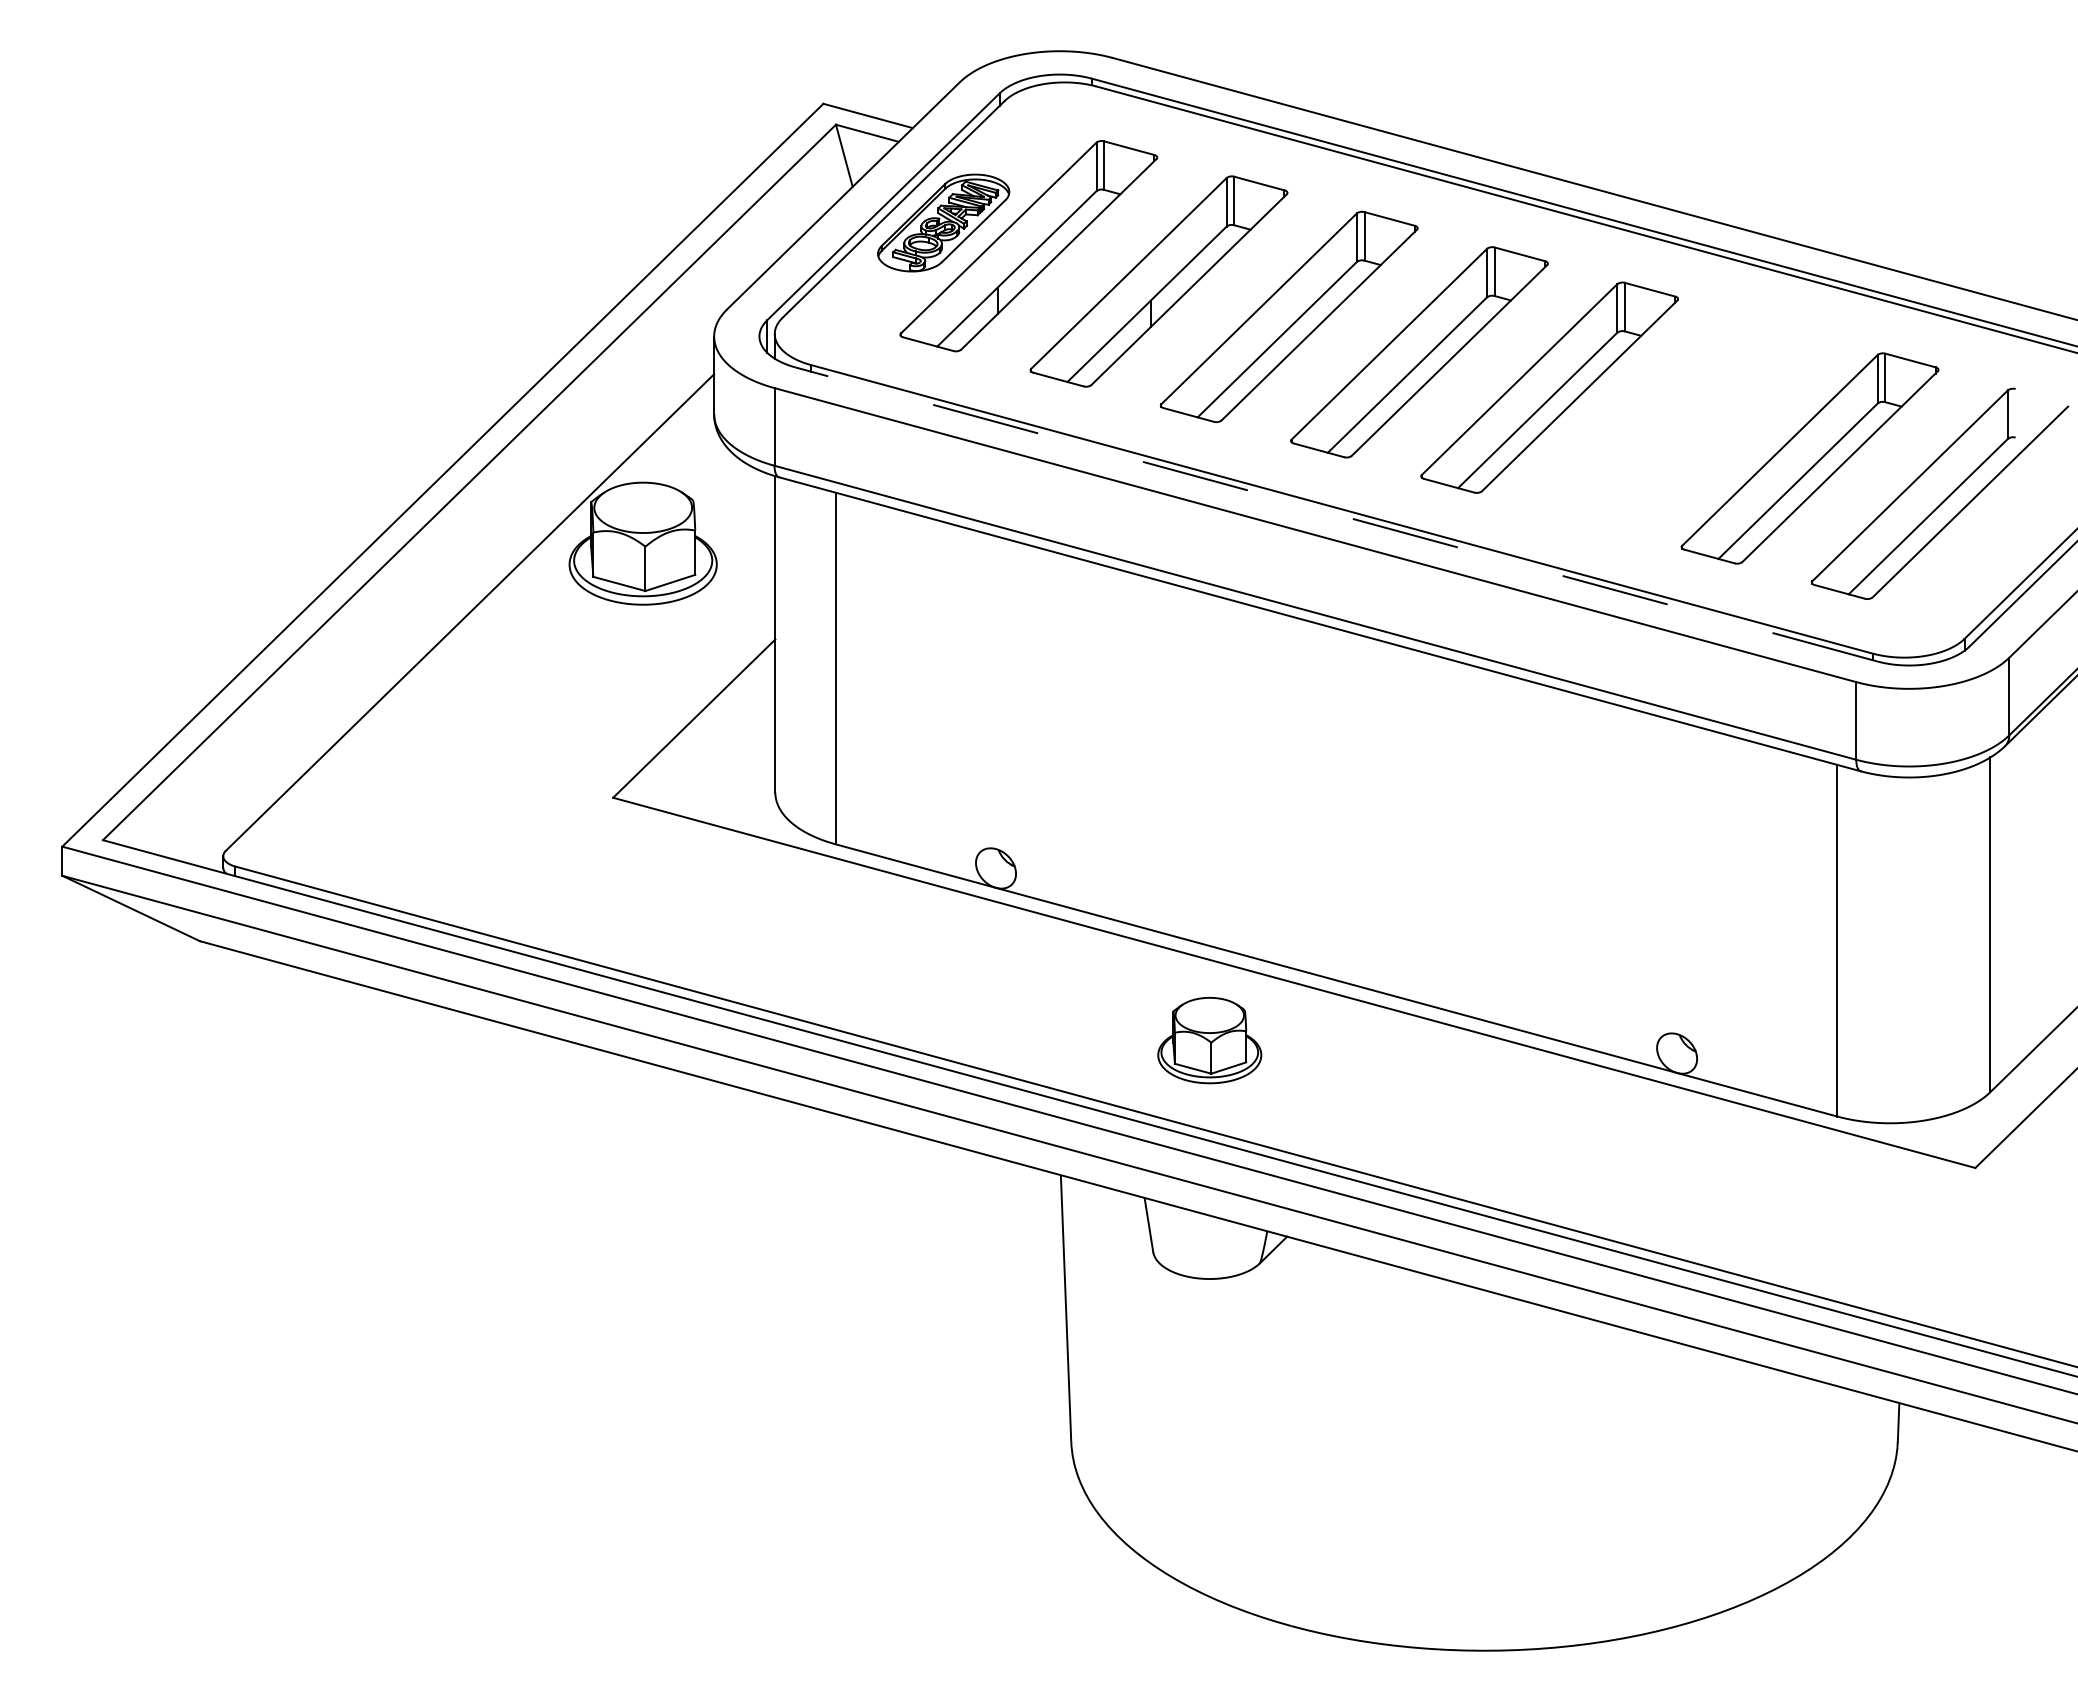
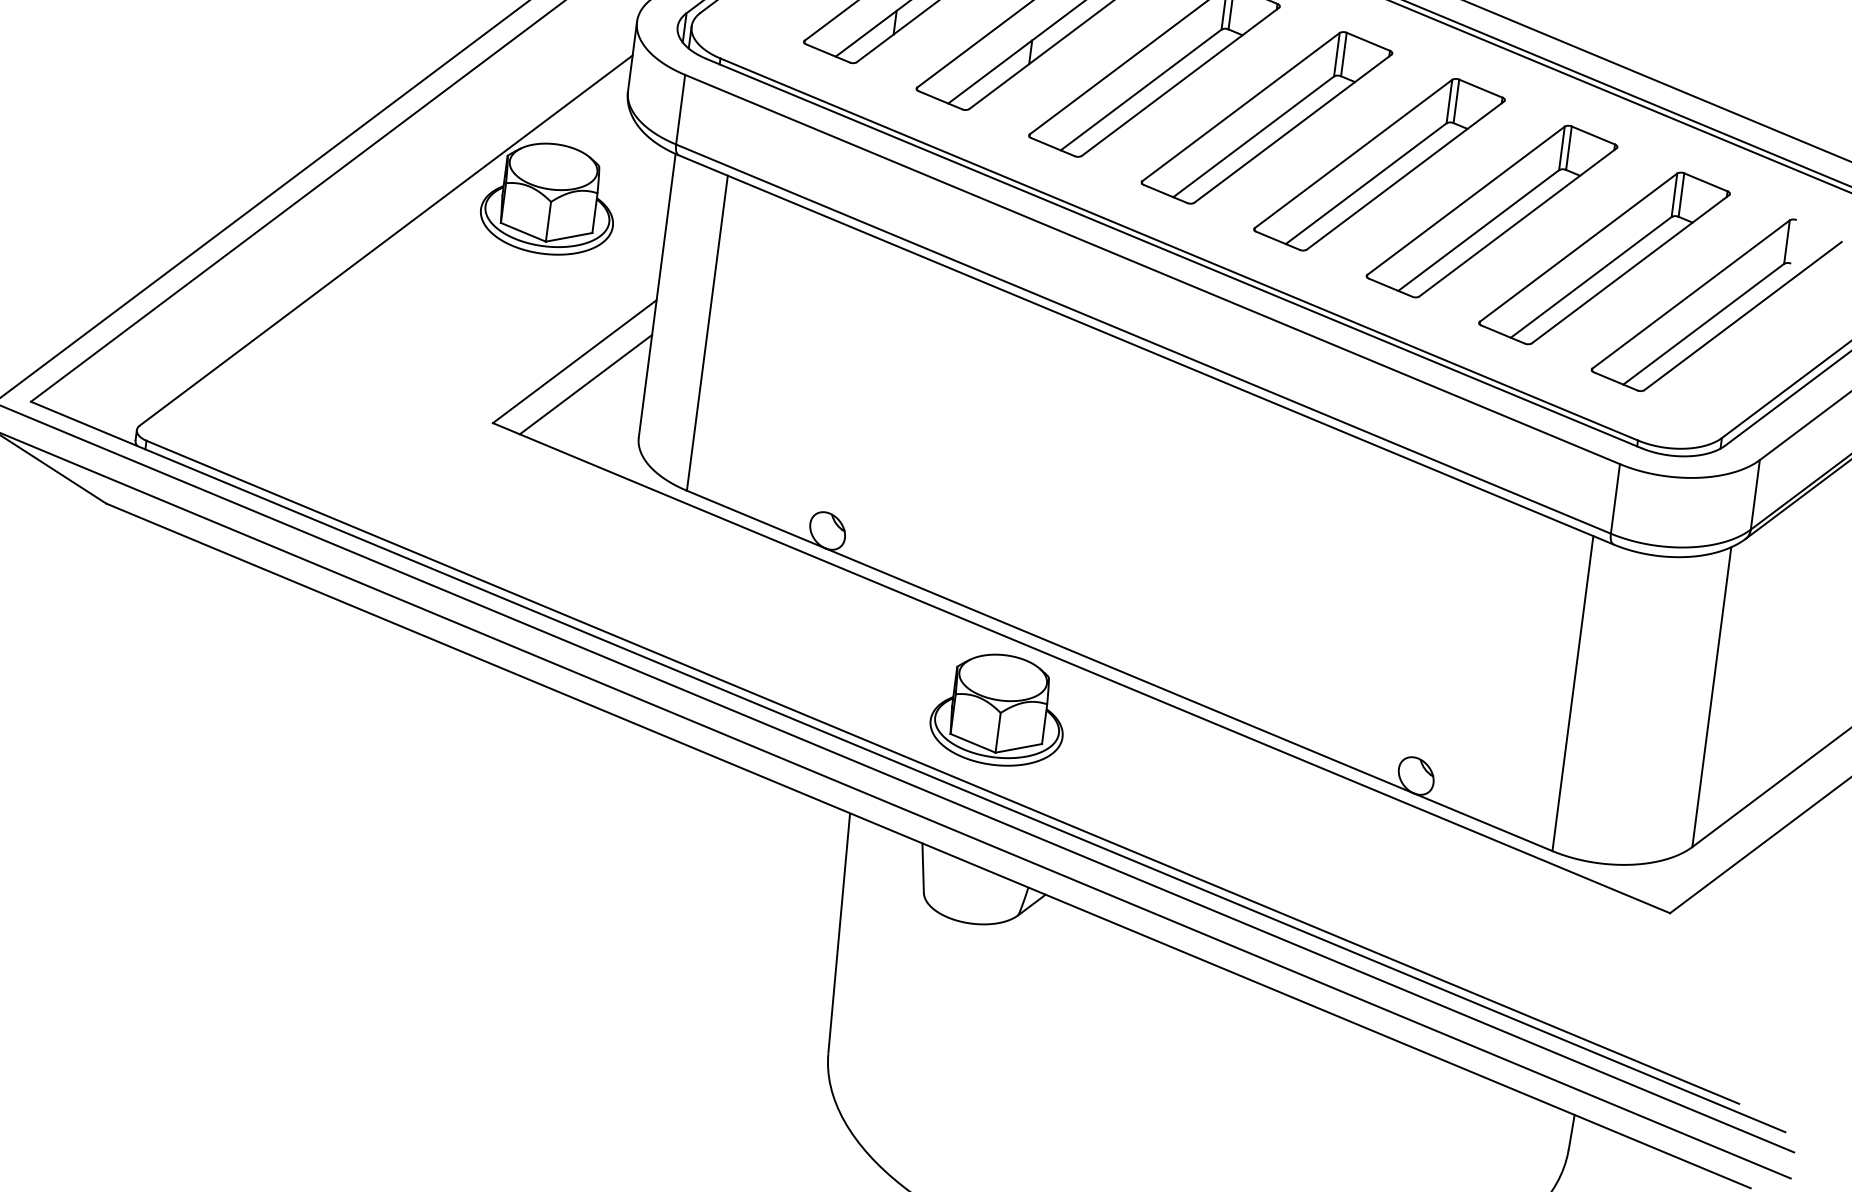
part: (1679, 423) -> (1491, 211), added
line: (1336, 514) -> (1173, 253), dashed -> solid
line: (709, 742) -> (585, 384), added
part: (1209, 1040) -> (998, 709), size x1.43

